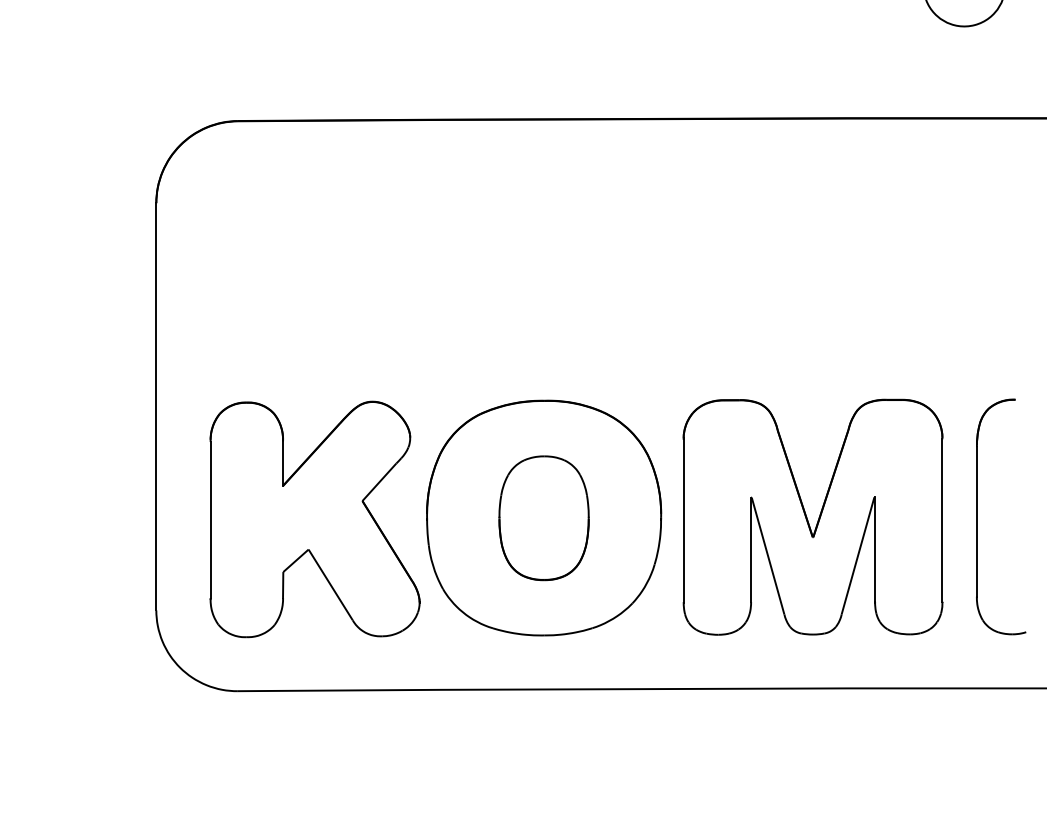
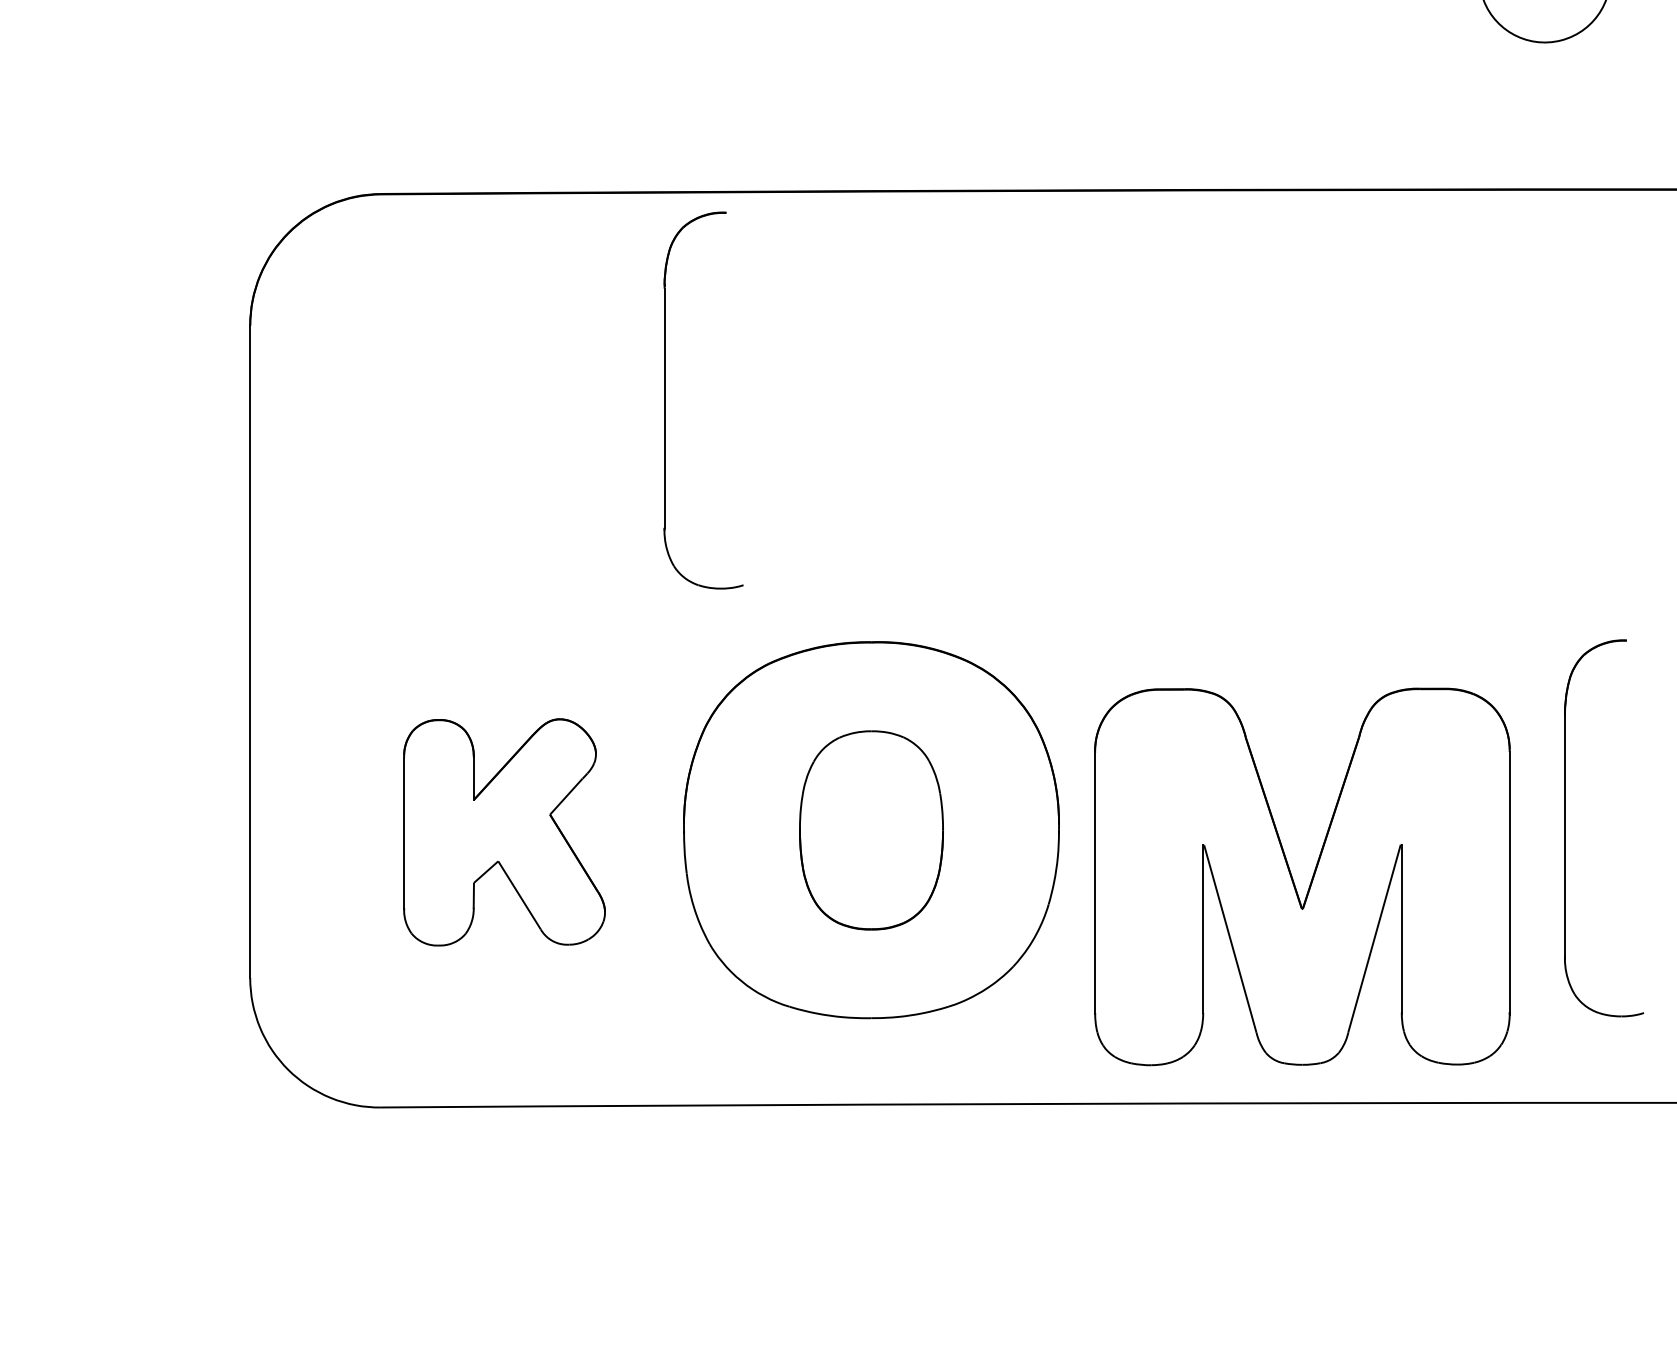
part: (415, 249) -> (665, 399), added
part: (812, 516) -> (1301, 875), moved
part: (314, 519) -> (503, 832), size x0.6

